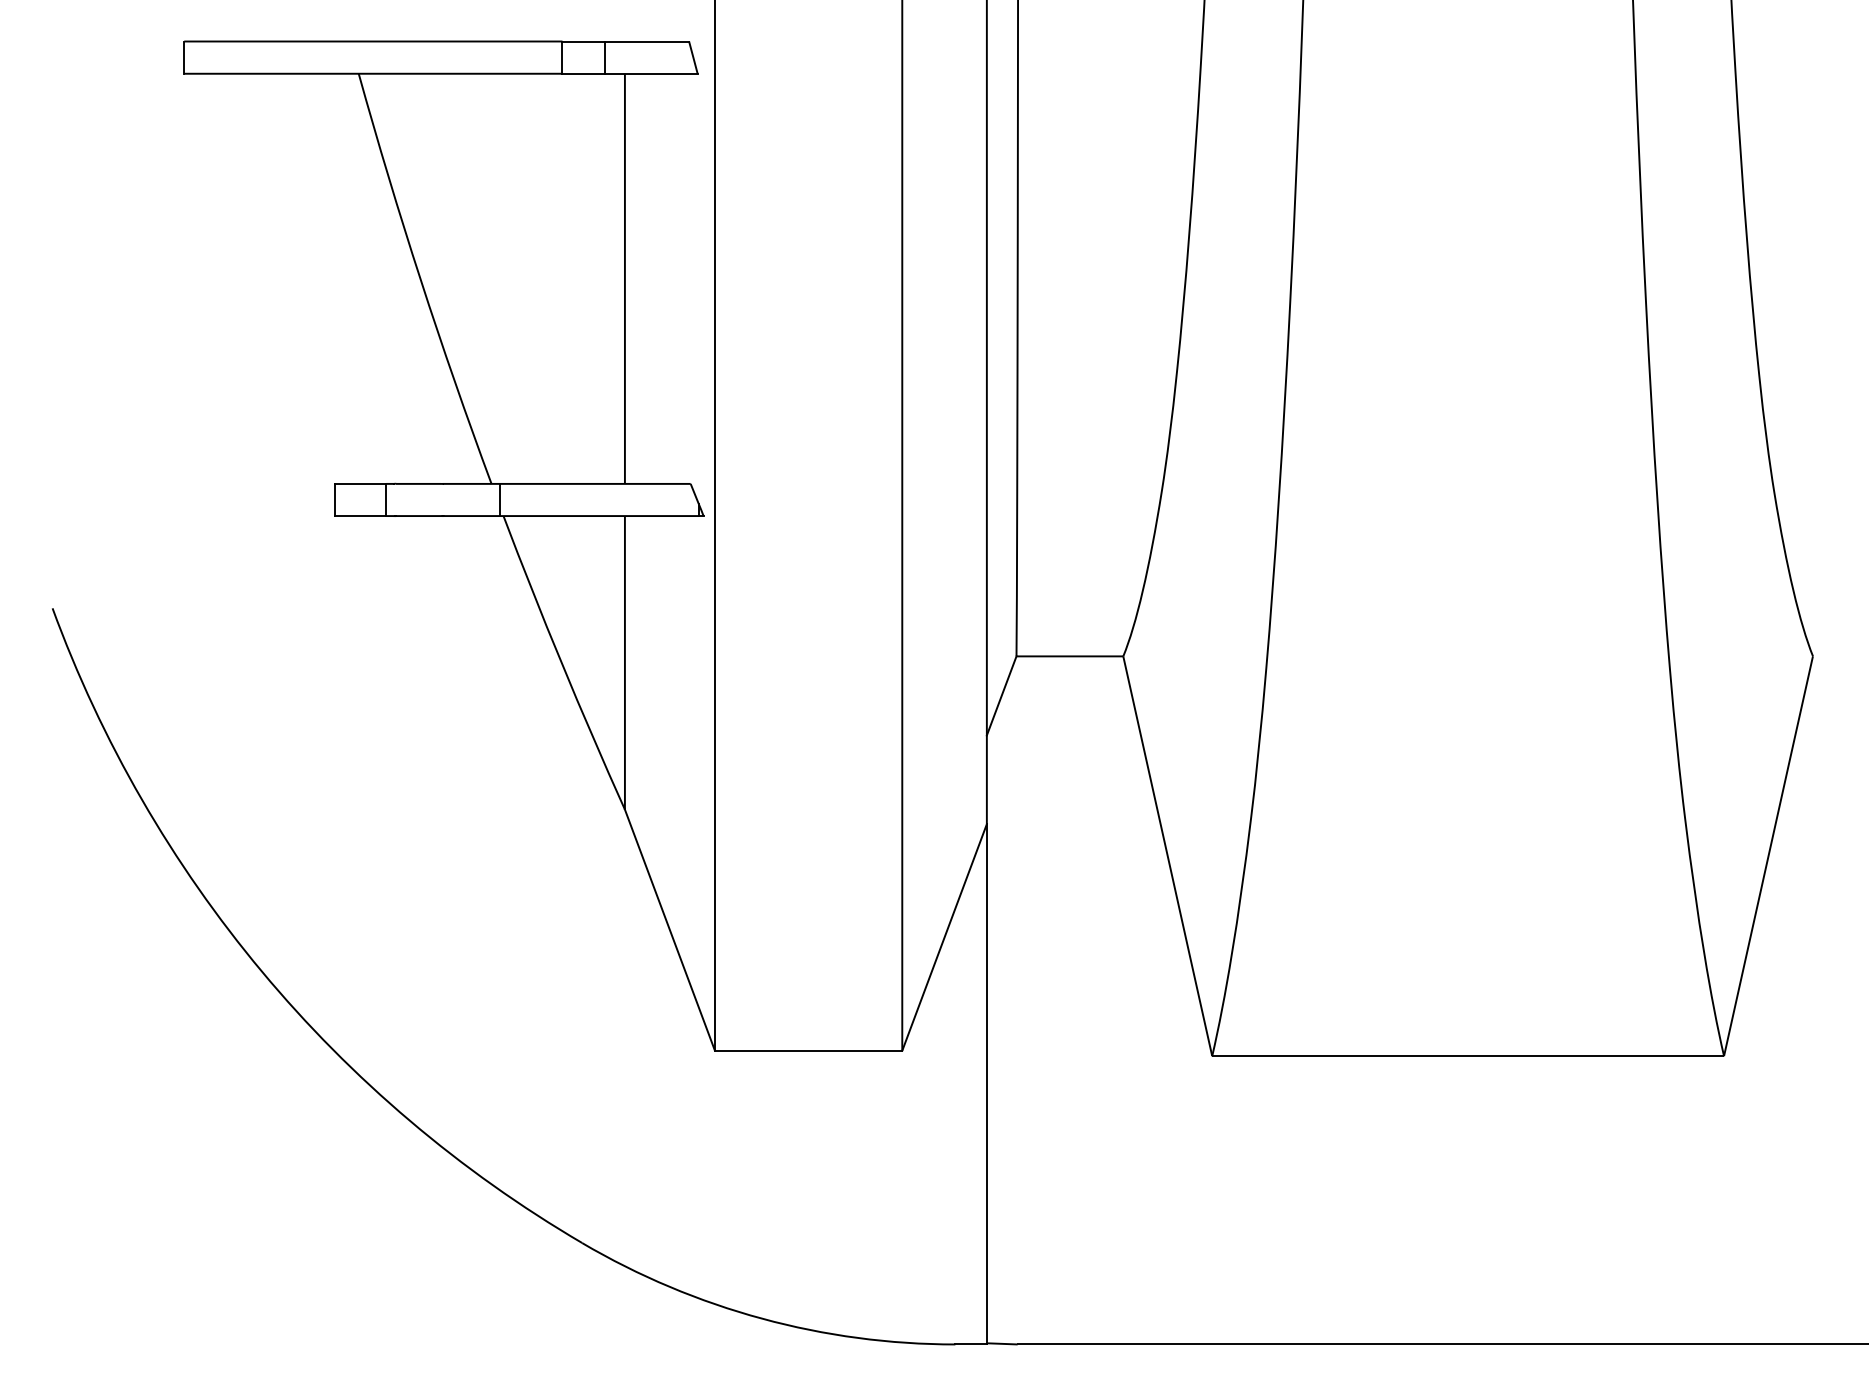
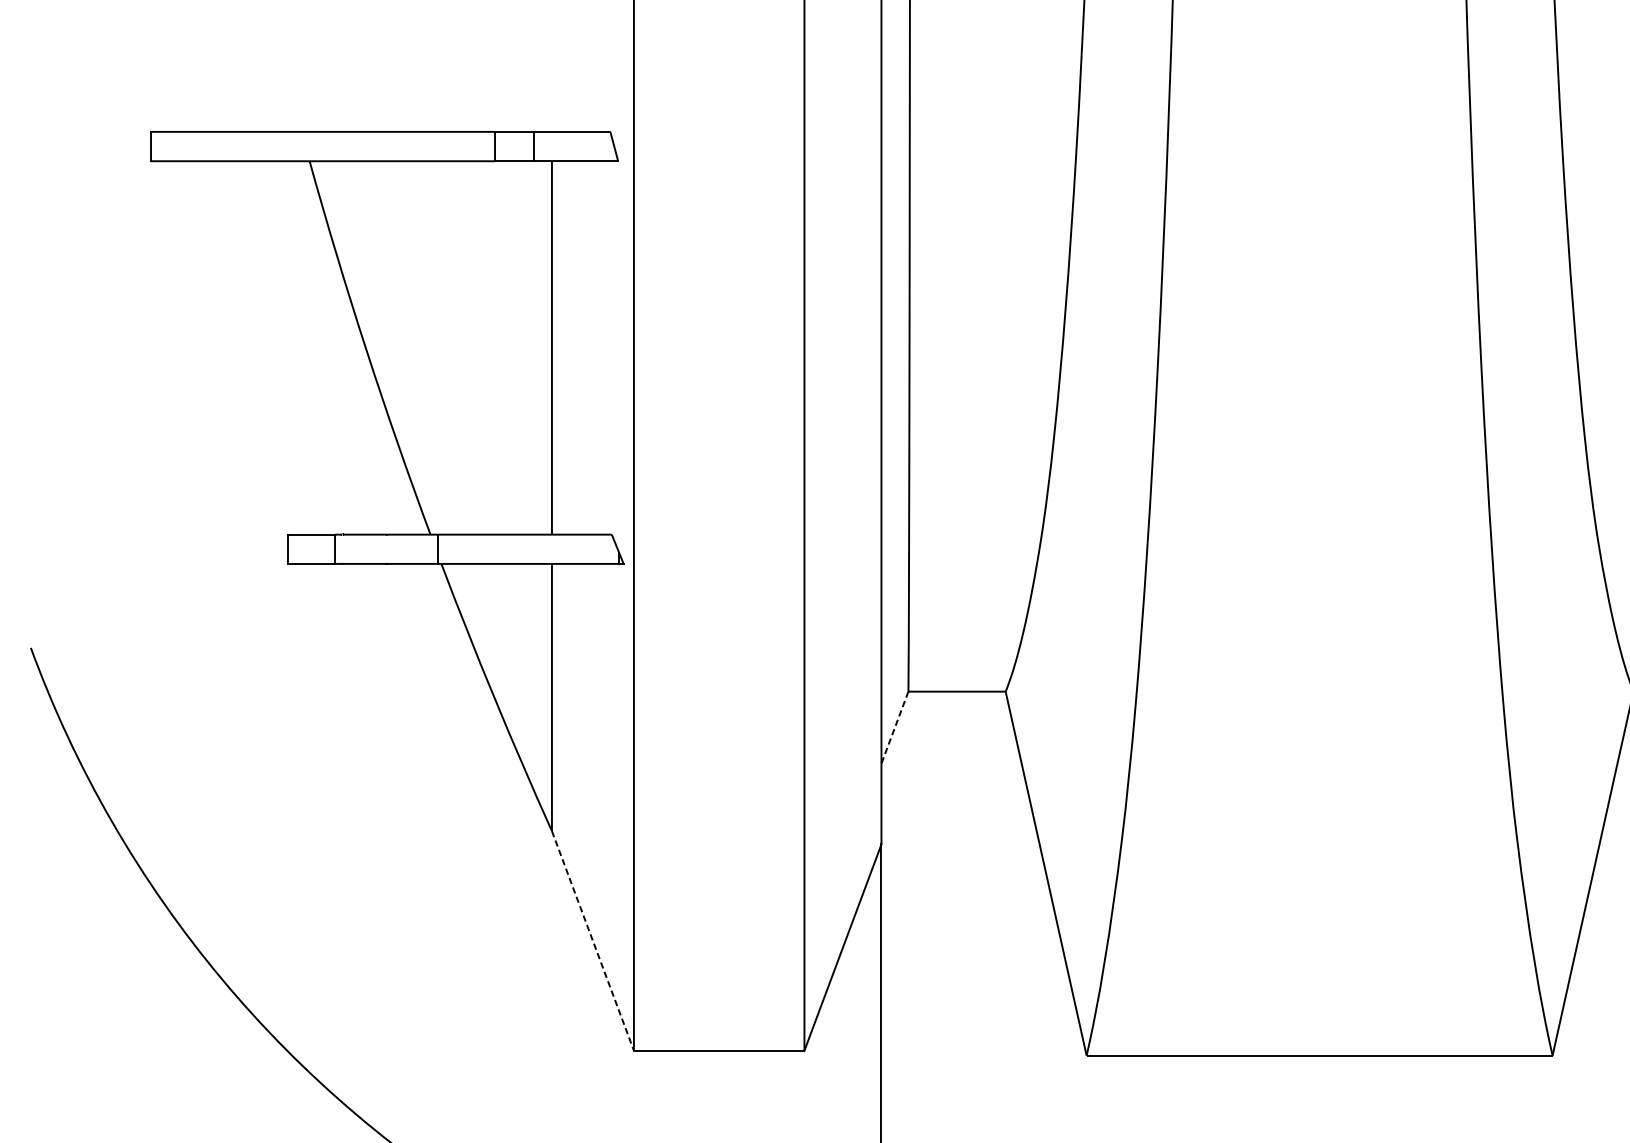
line: (1001, 696) -> (894, 728), solid -> dashed
line: (669, 930) -> (592, 941), solid -> dashed

